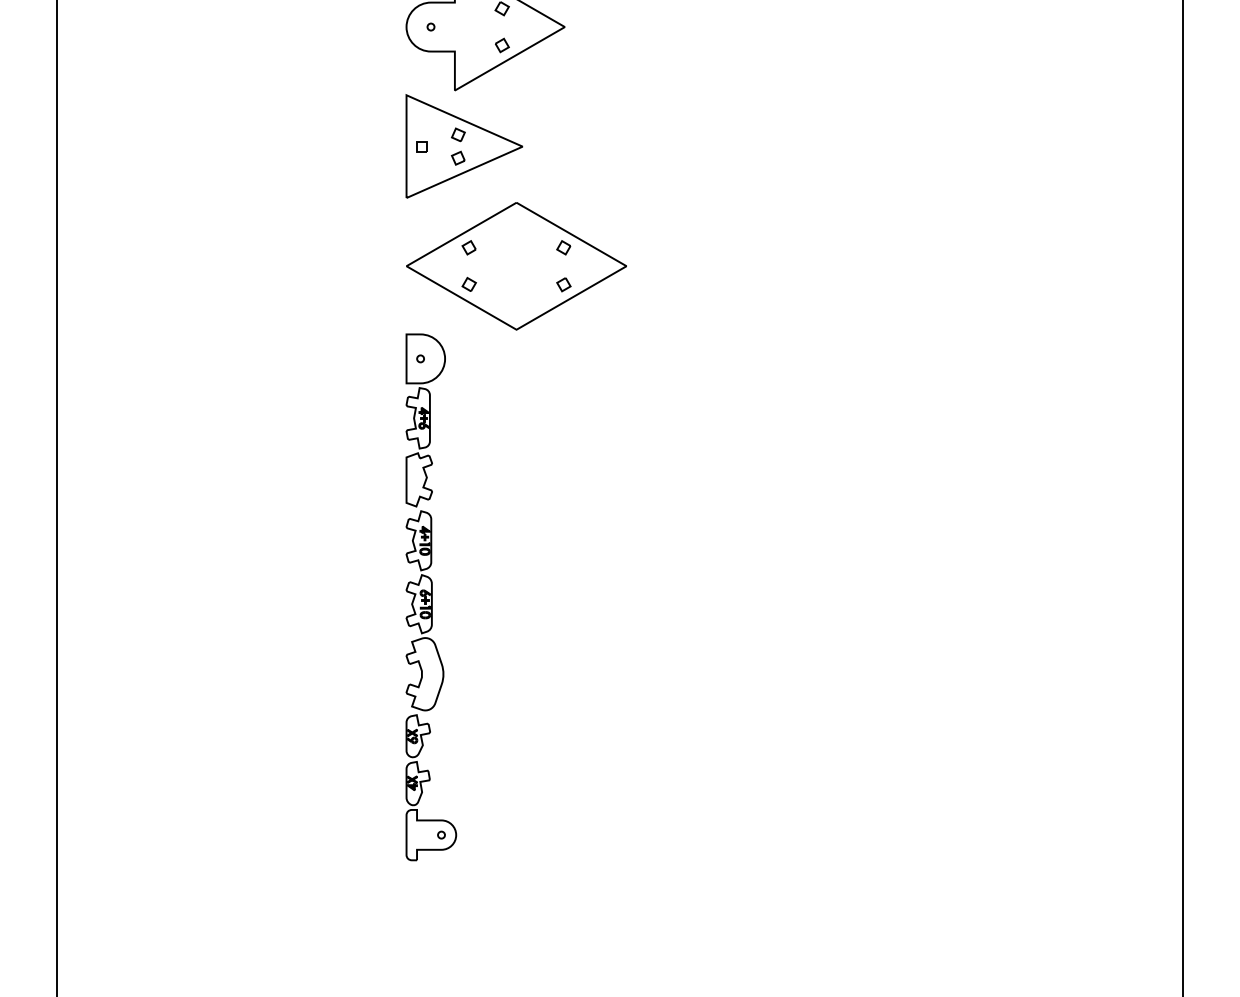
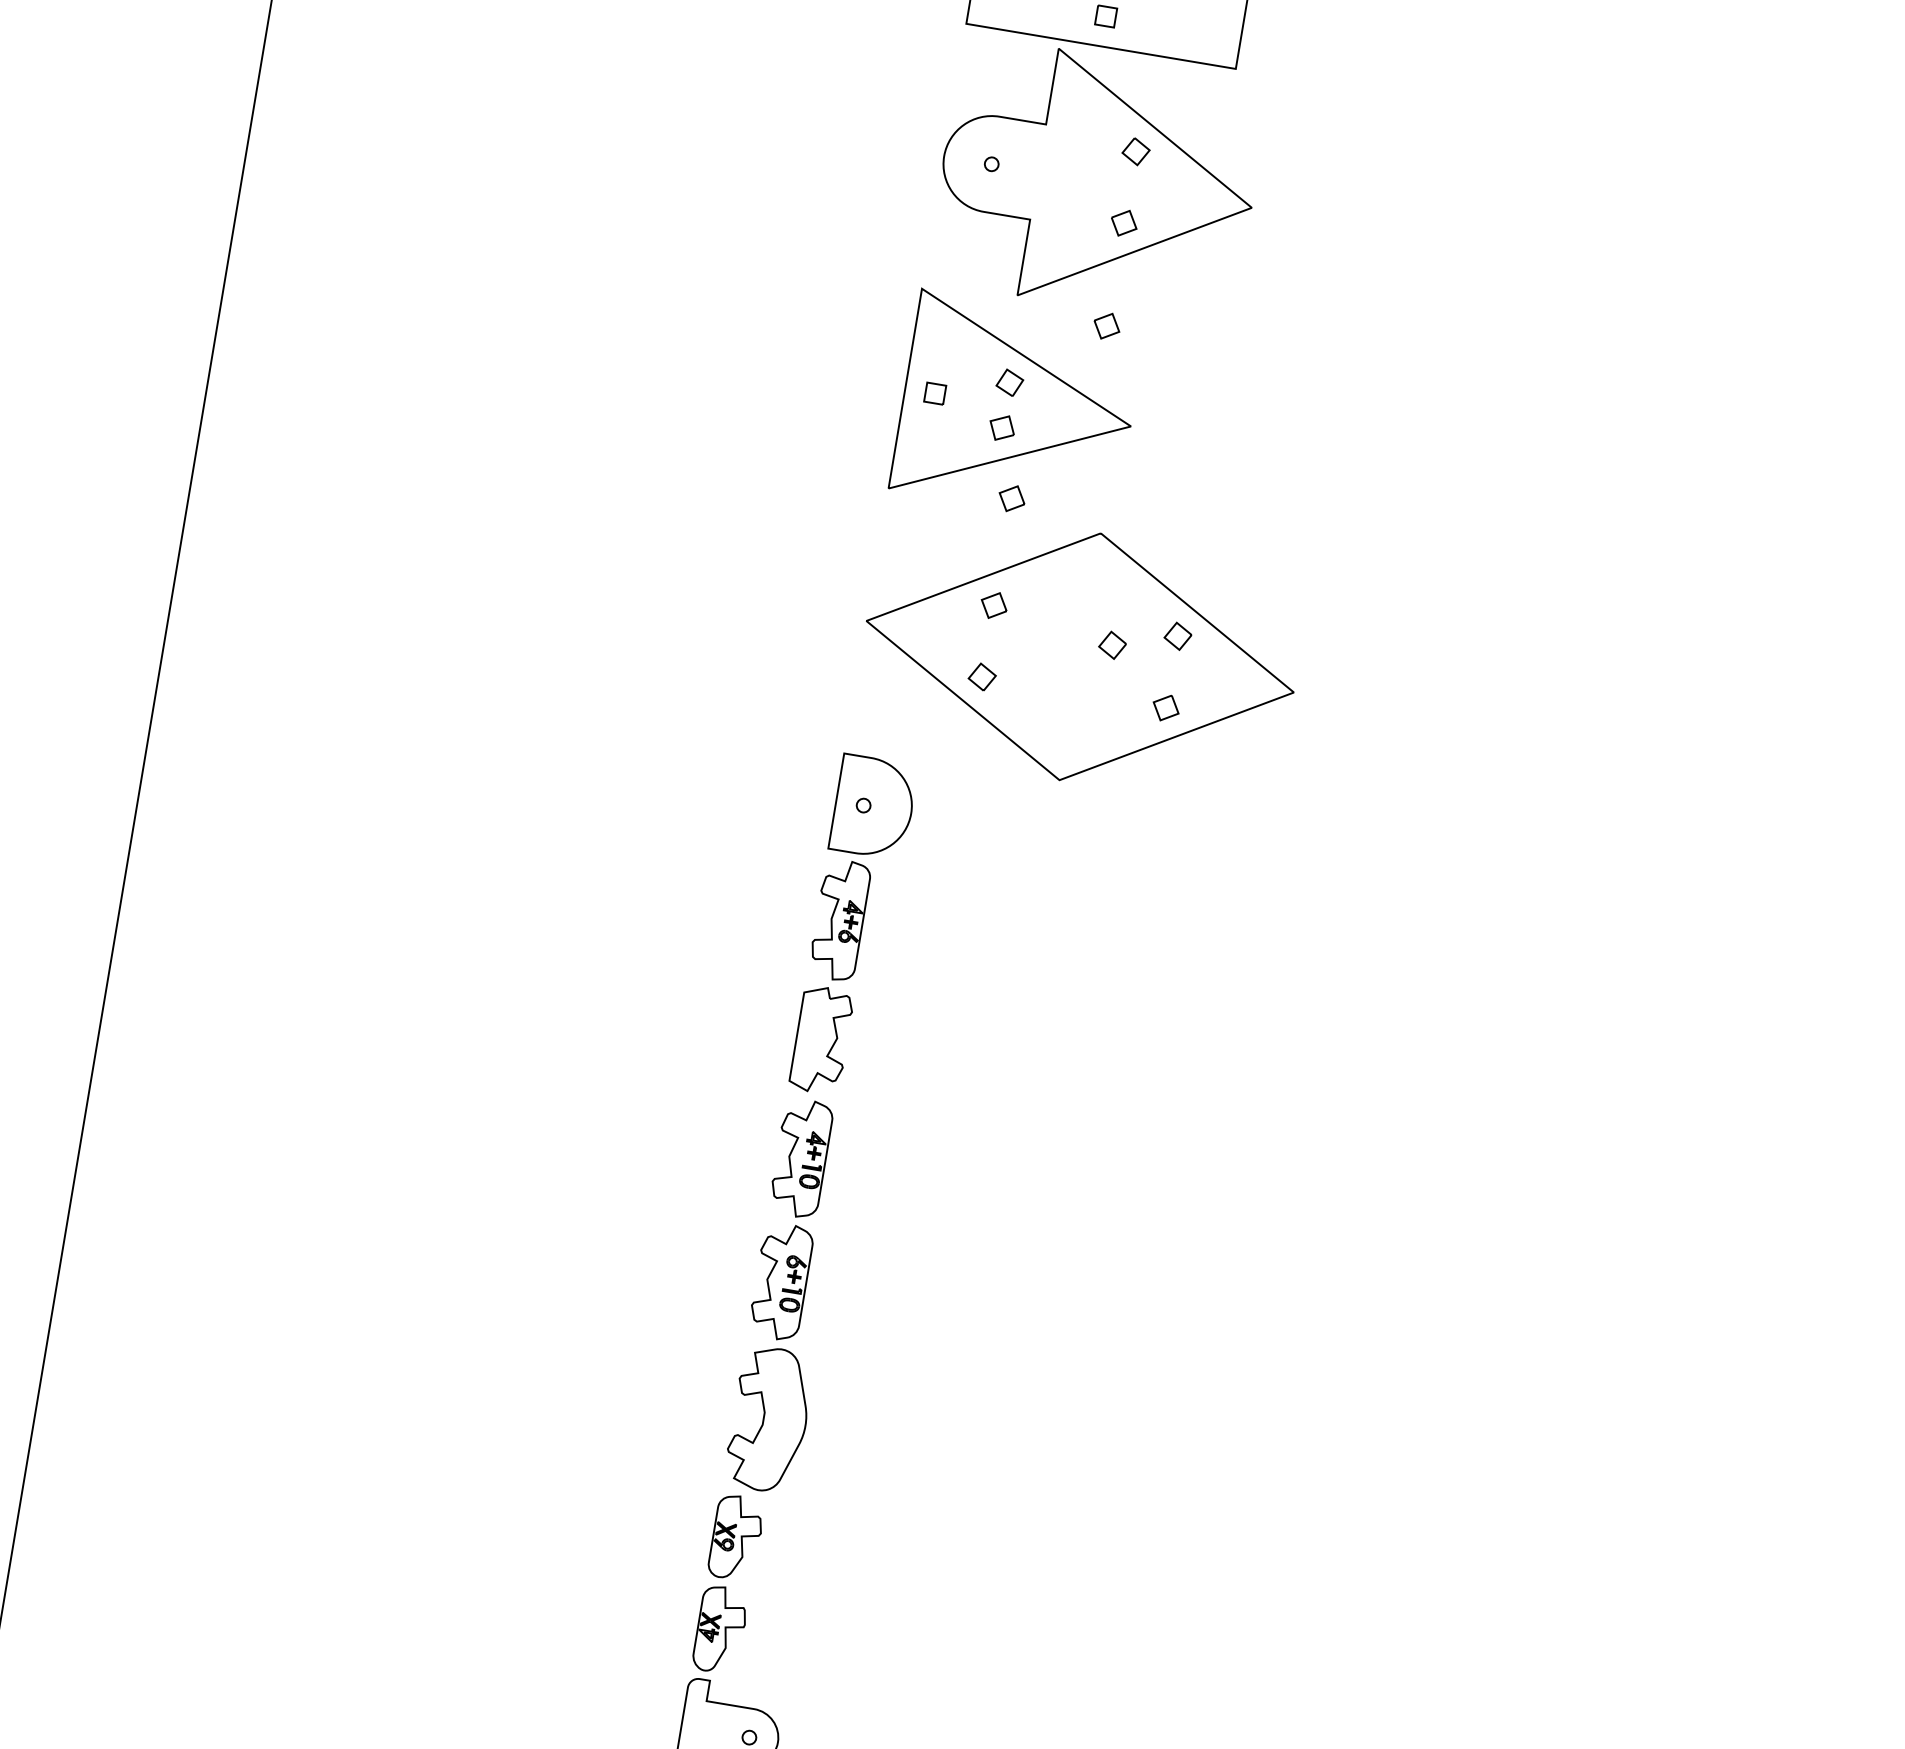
part: (502, 98) -> (1107, 326), added
part: (468, 192) -> (1010, 497), added
part: (531, 257) -> (1112, 644), added

